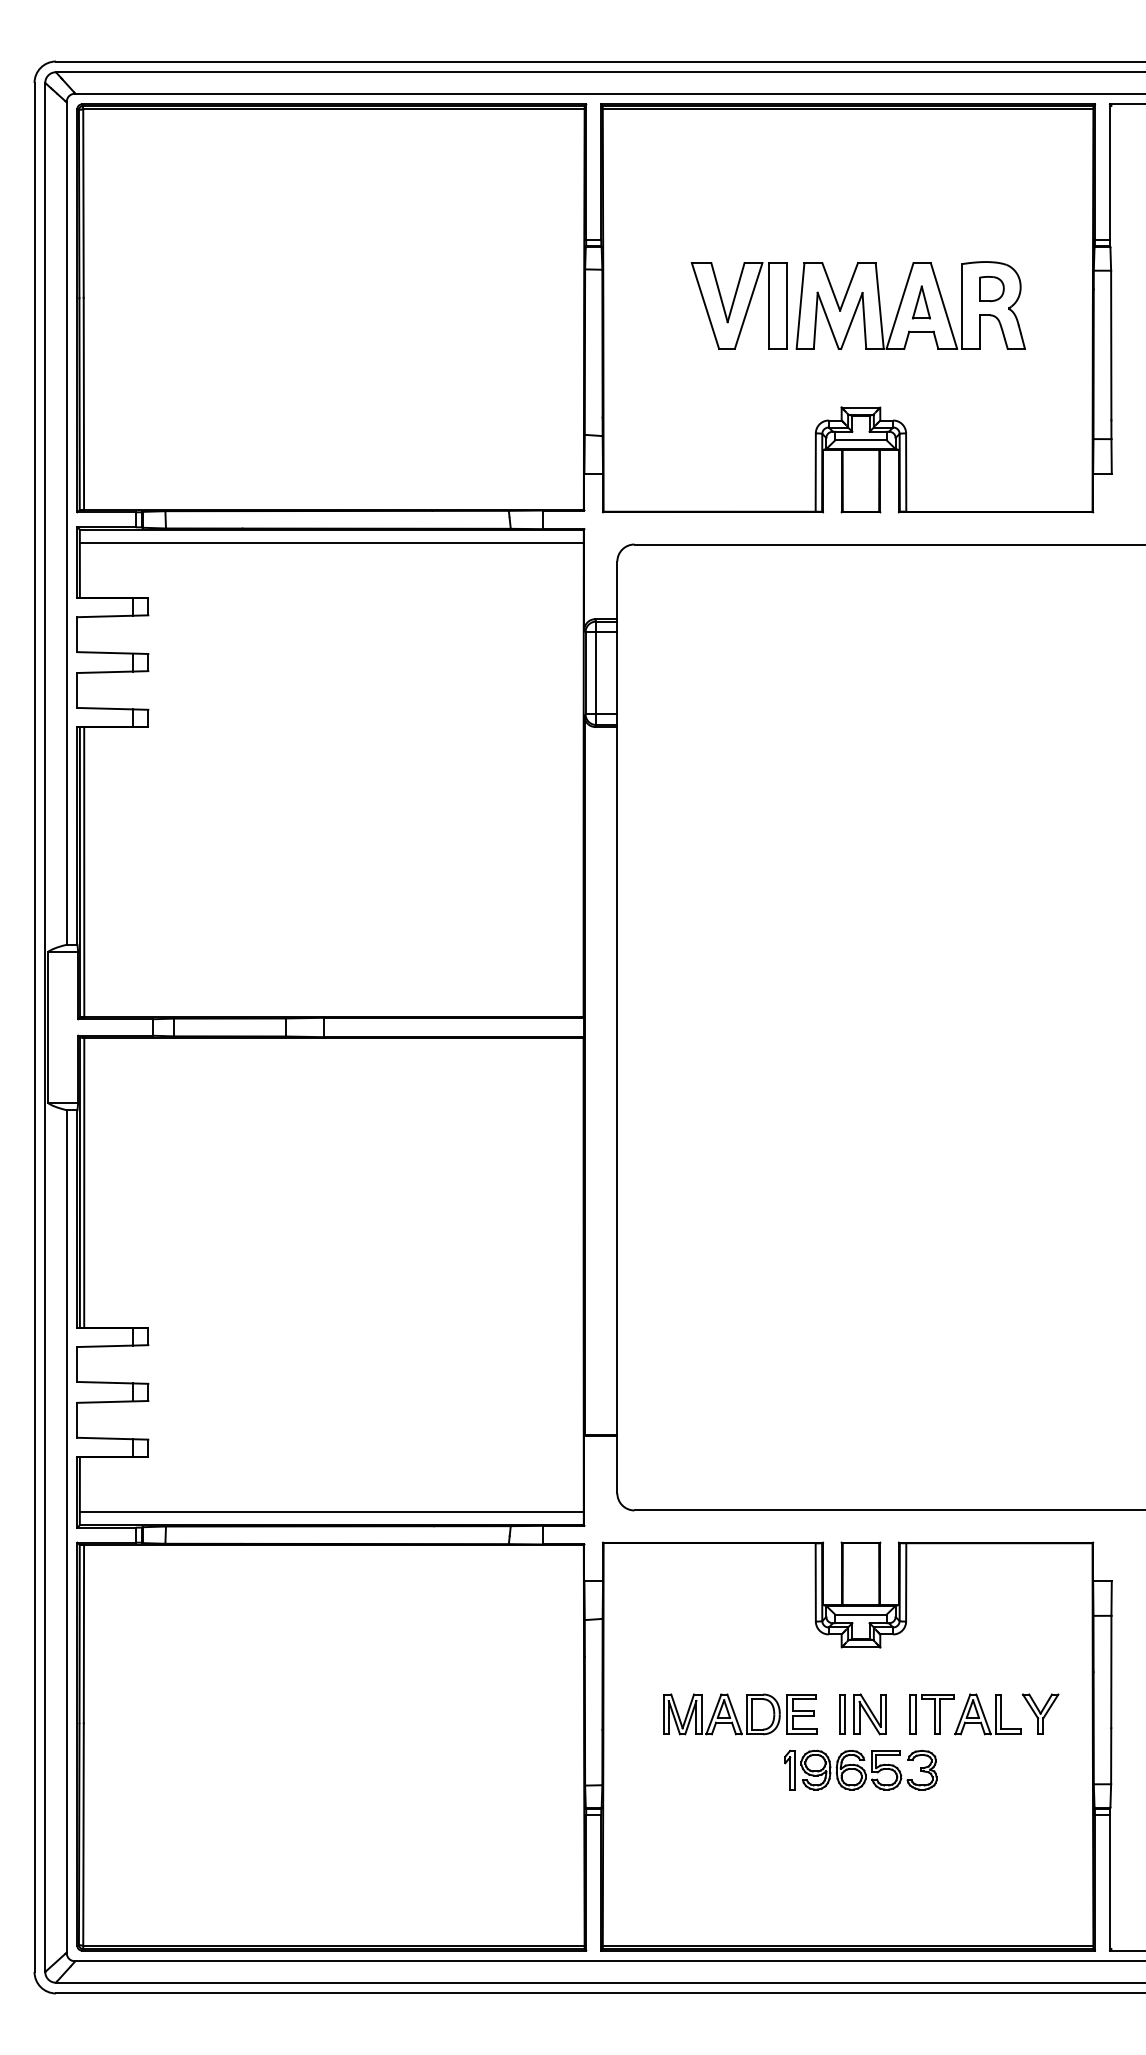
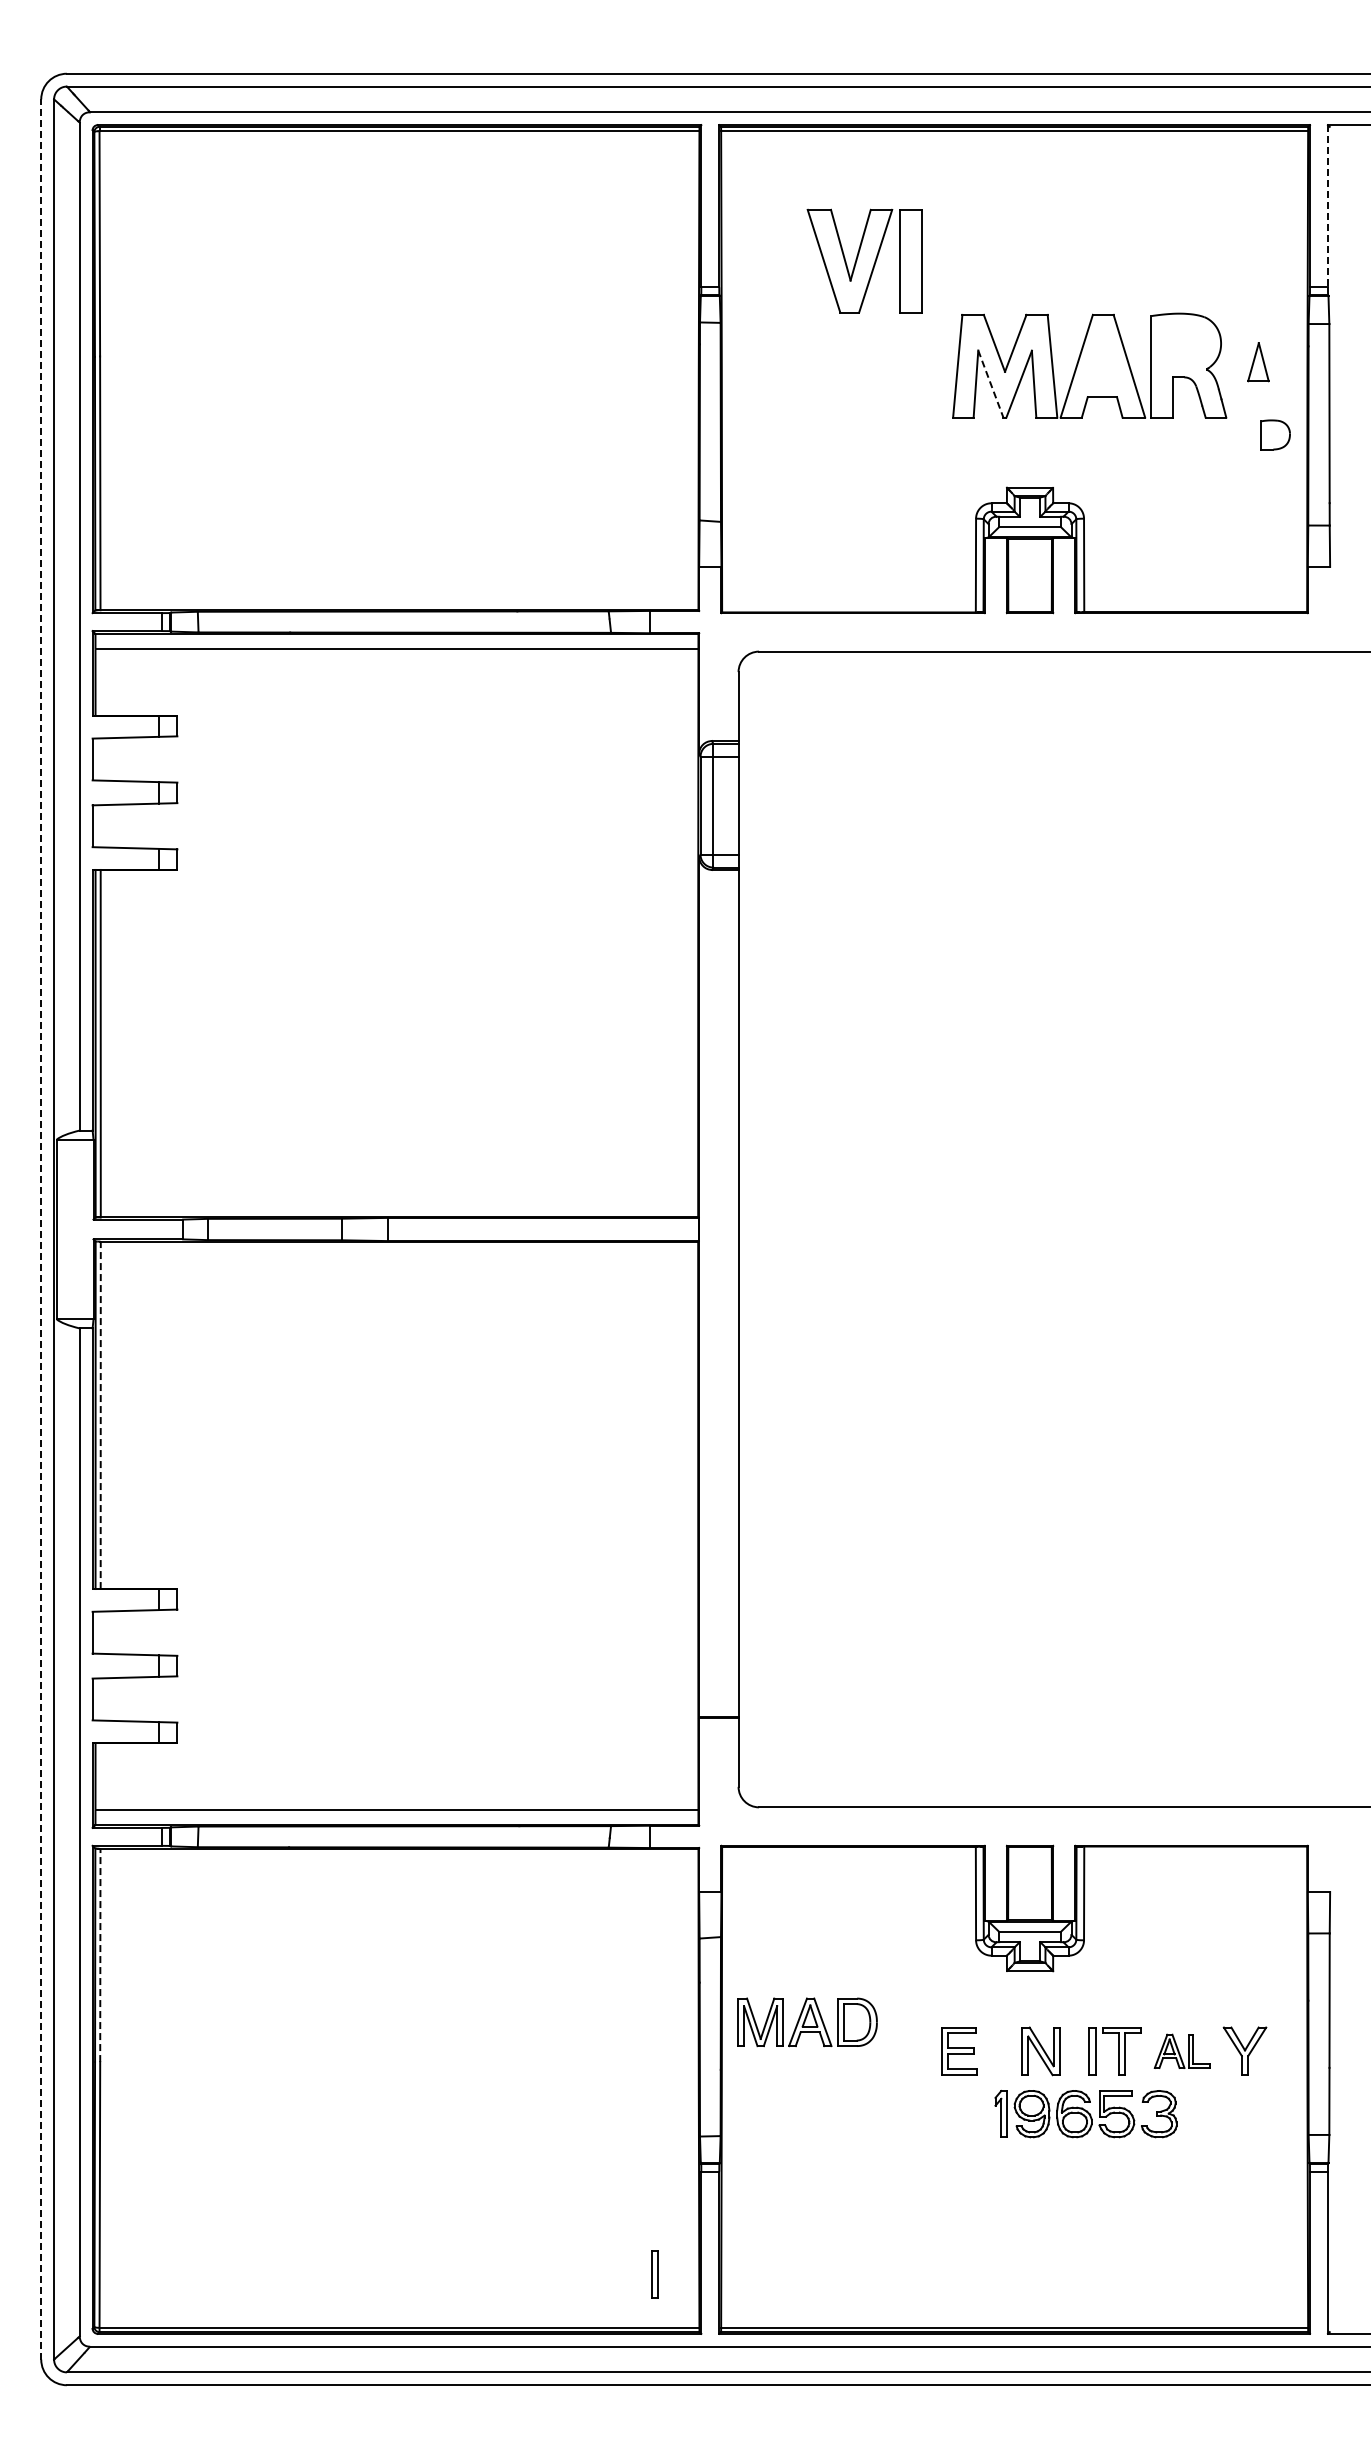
line: (1109, 172) -> (1327, 206), solid -> dashed
part: (991, 288) -> (1275, 434), moved
part: (921, 302) -> (1258, 362), moved
part: (739, 305) -> (864, 260), moved
line: (827, 321) -> (990, 384), solid -> dashed
line: (34, 1027) -> (41, 1229), solid -> dashed
line: (84, 1182) -> (100, 1415), solid -> dashed
line: (84, 1634) -> (100, 1955), solid -> dashed
part: (721, 1714) -> (807, 2022), moved
part: (842, 1714) -> (654, 2274), moved
part: (988, 1714) -> (1182, 2051), size x0.7
part: (860, 1770) -> (1085, 2114), moved

